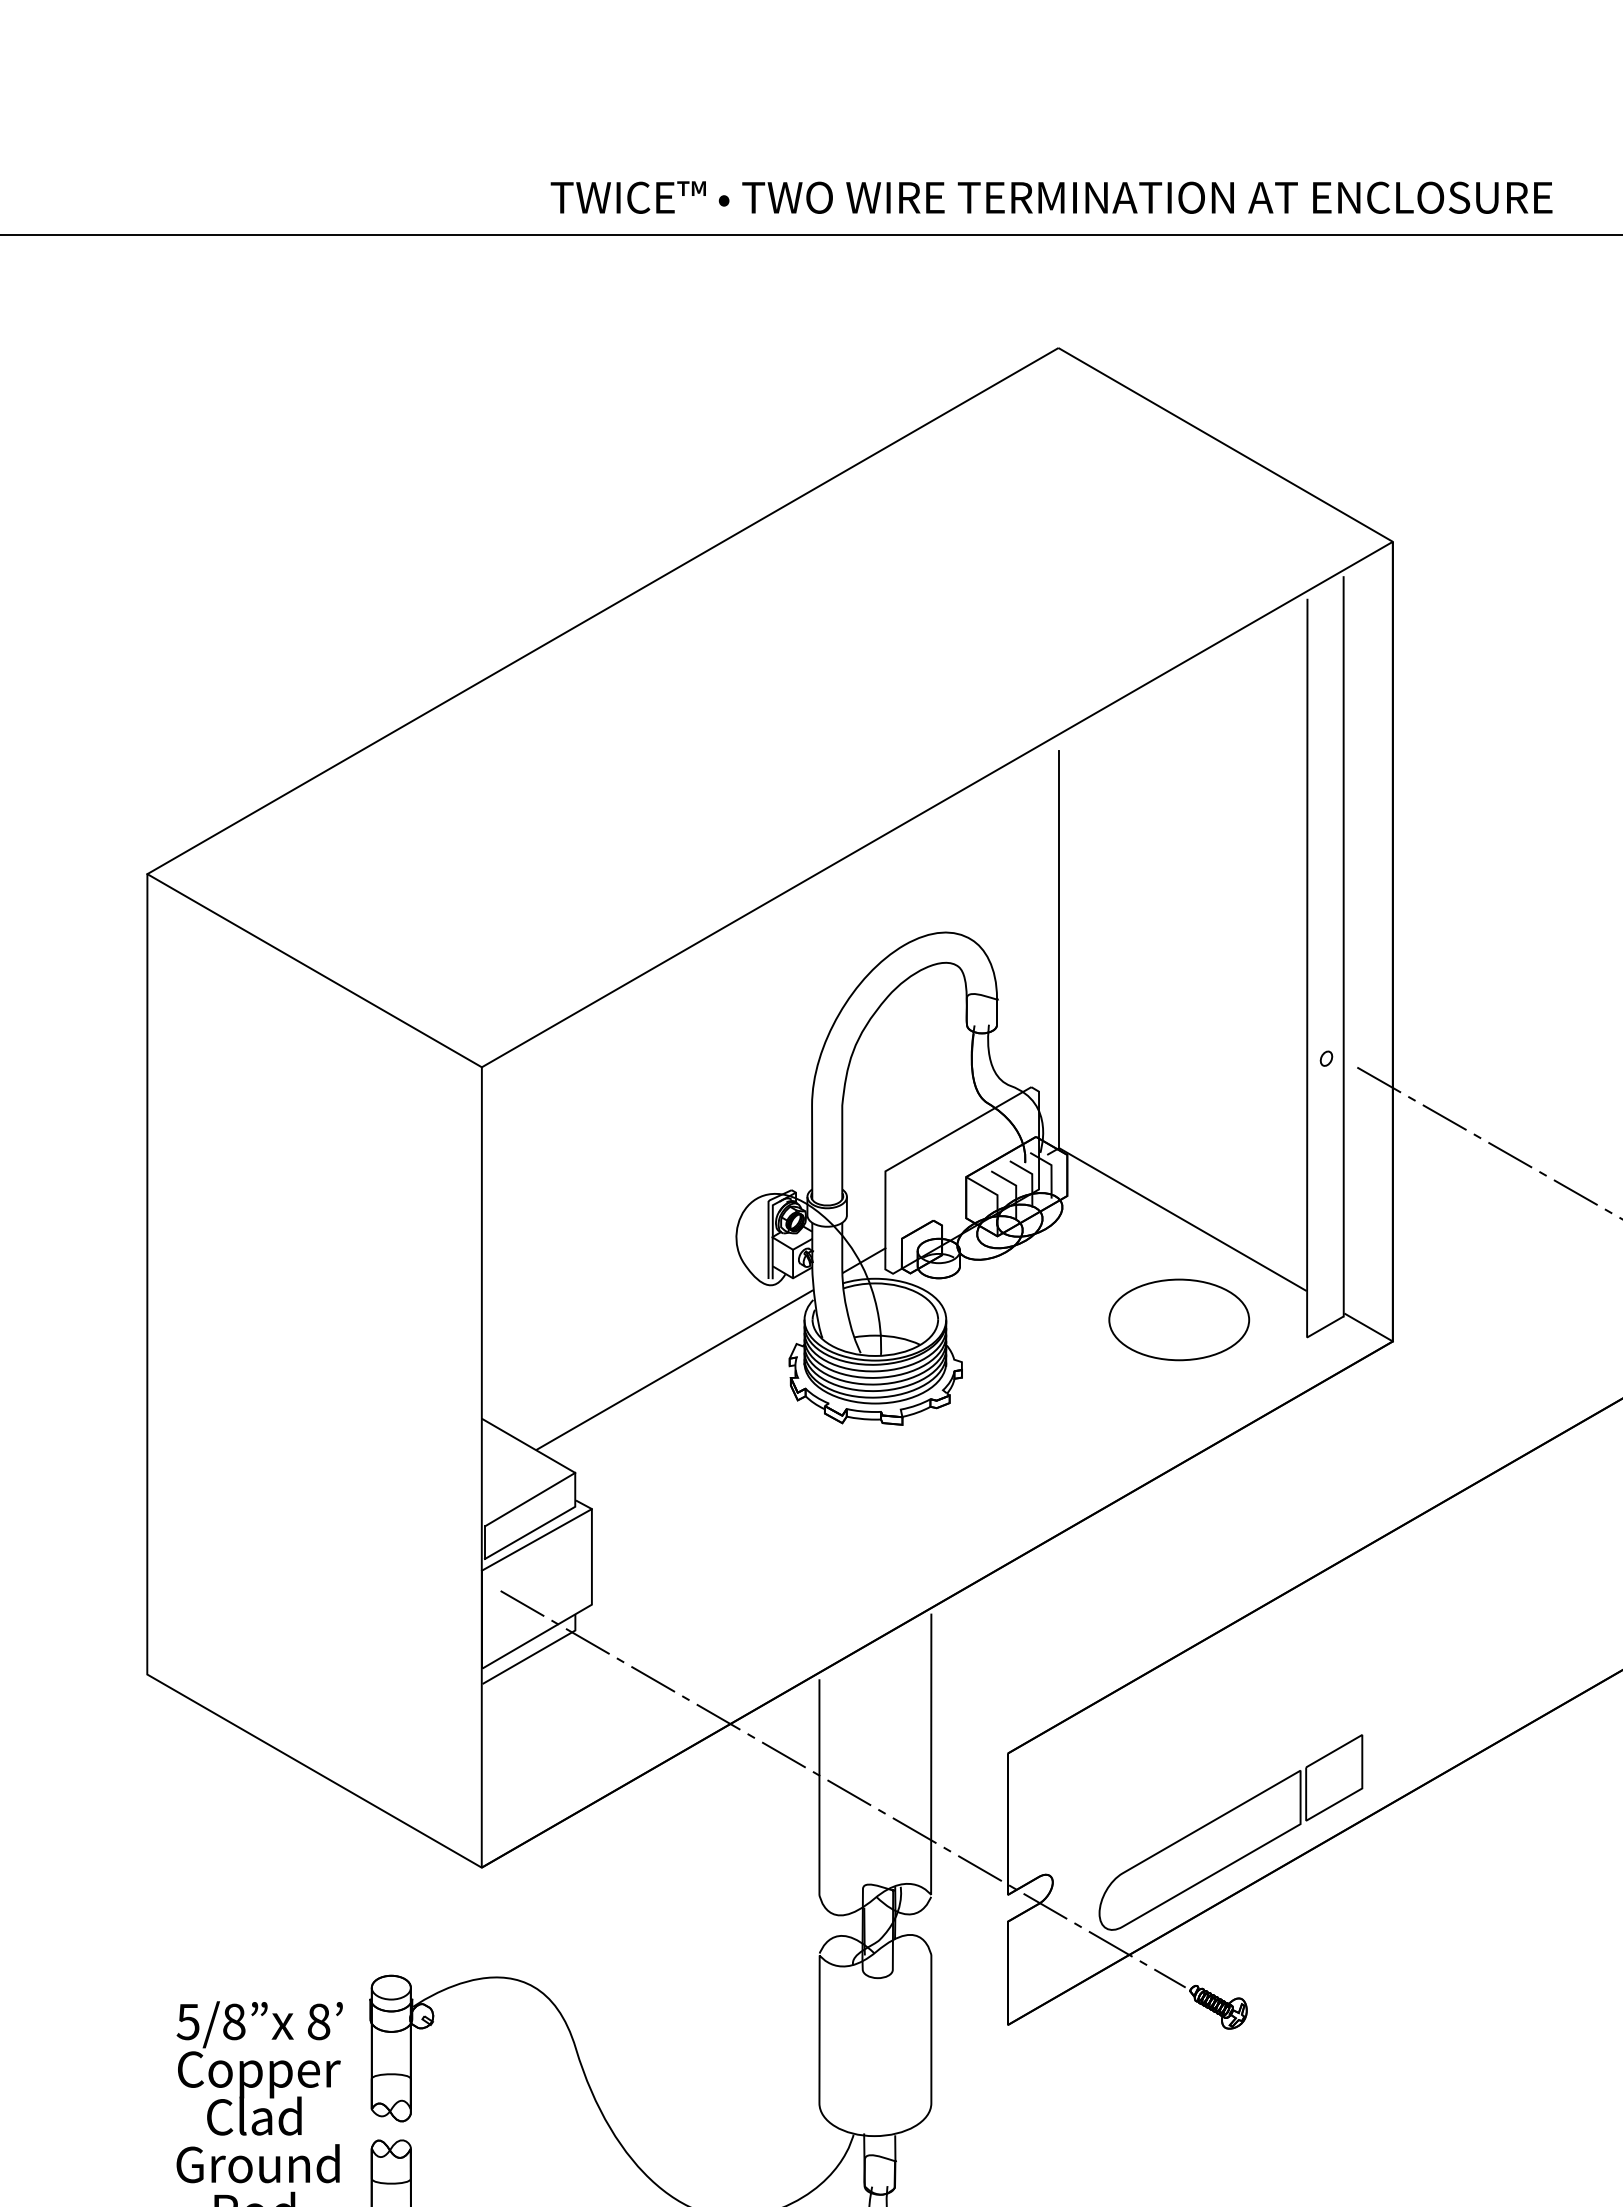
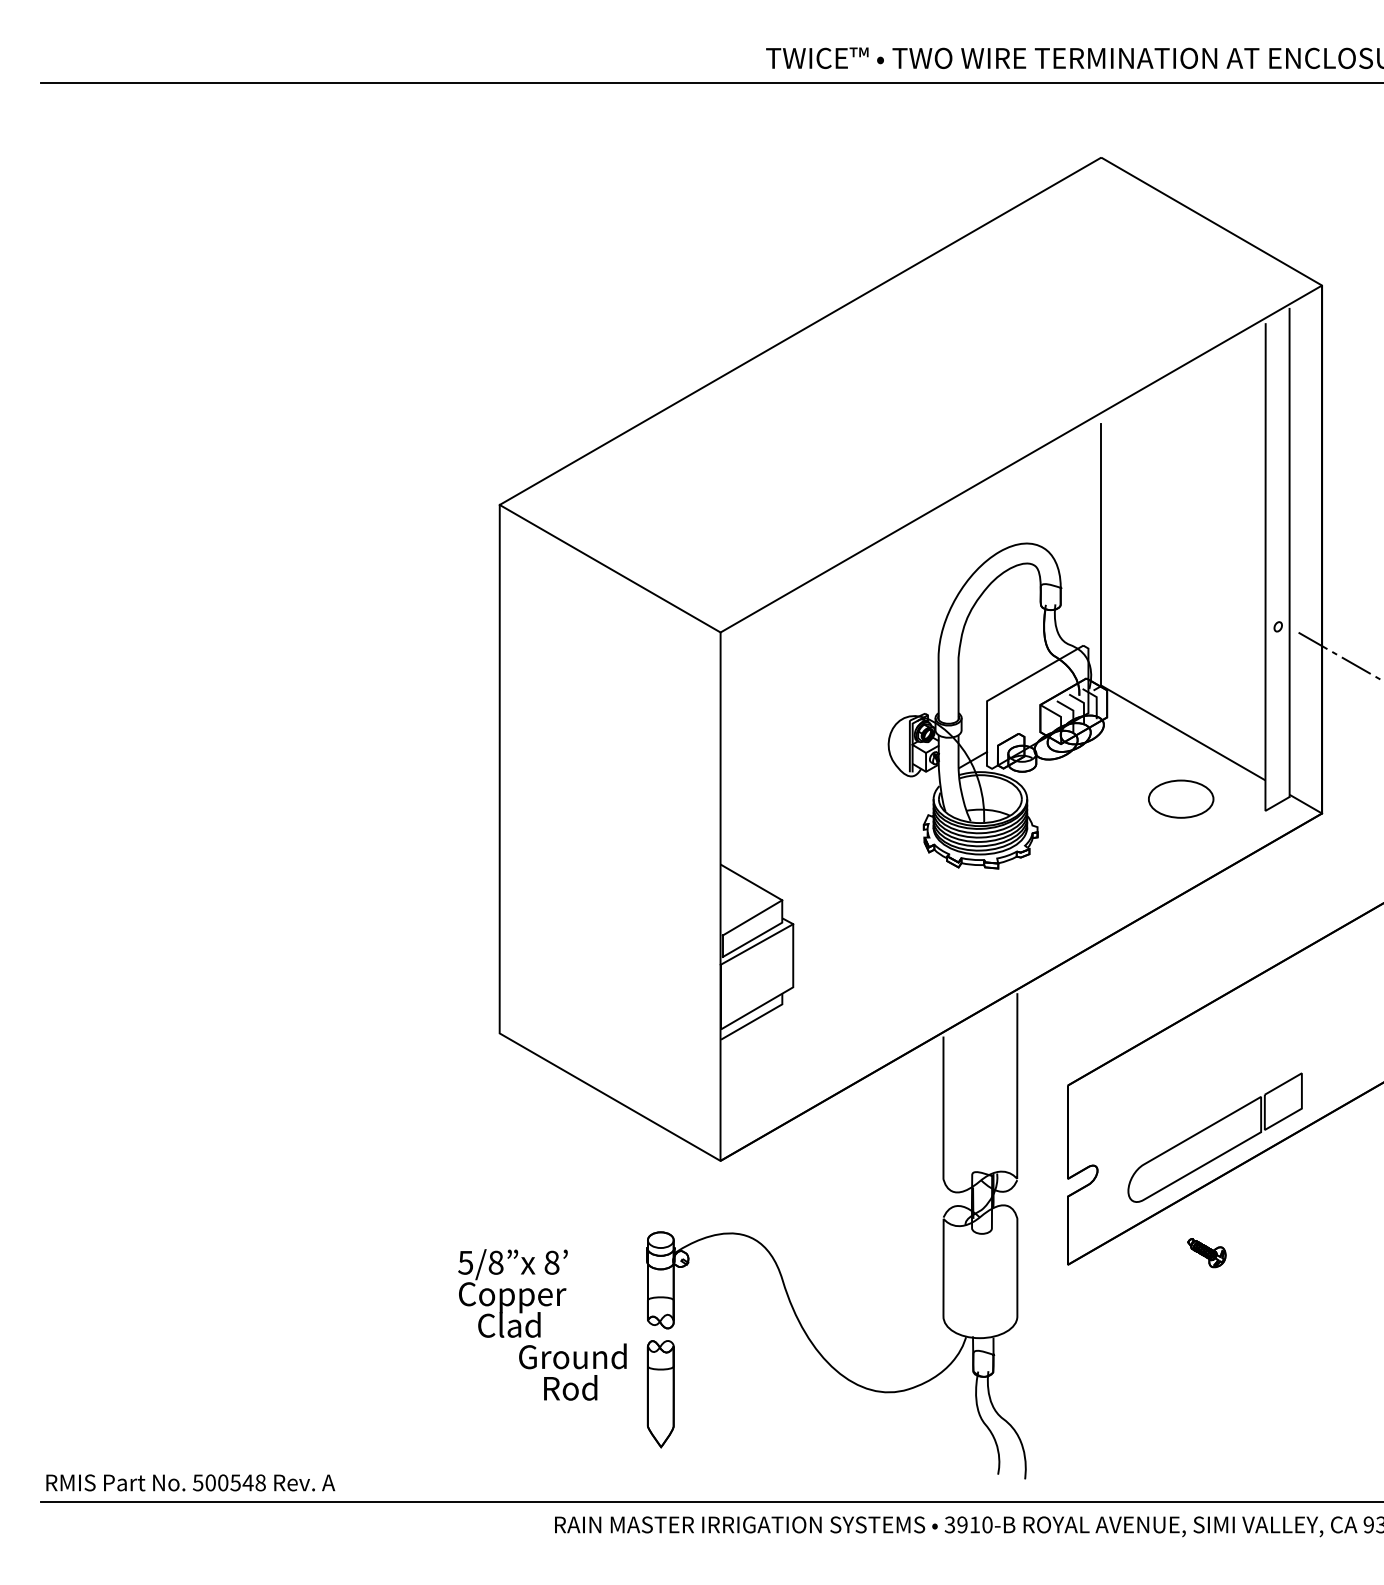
part: (1179, 1318) -> (1181, 798), size x0.7
line: (674, 1368) -> (847, 831), removed
line: (843, 1789) -> (959, 1109), removed
text: (259, 2068) -> (512, 1293), moved

